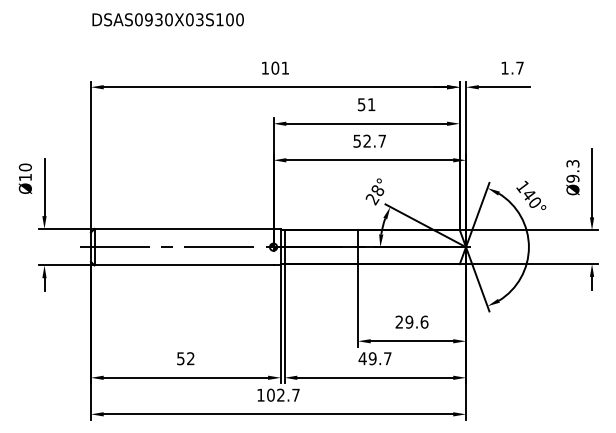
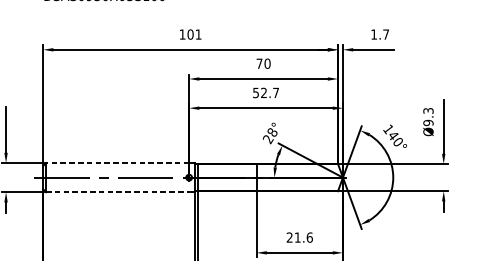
text: (366, 104) -> (263, 63), 51 -> 70
line: (183, 228) -> (117, 162), solid -> dashed
line: (184, 265) -> (117, 192), solid -> dashed
text: (409, 321) -> (297, 237), 29.6 -> 21.6

